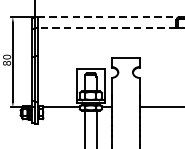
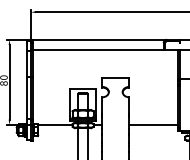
line: (109, 16) -> (100, 39), dashed -> solid
line: (106, 28) -> (97, 50), dashed -> solid

